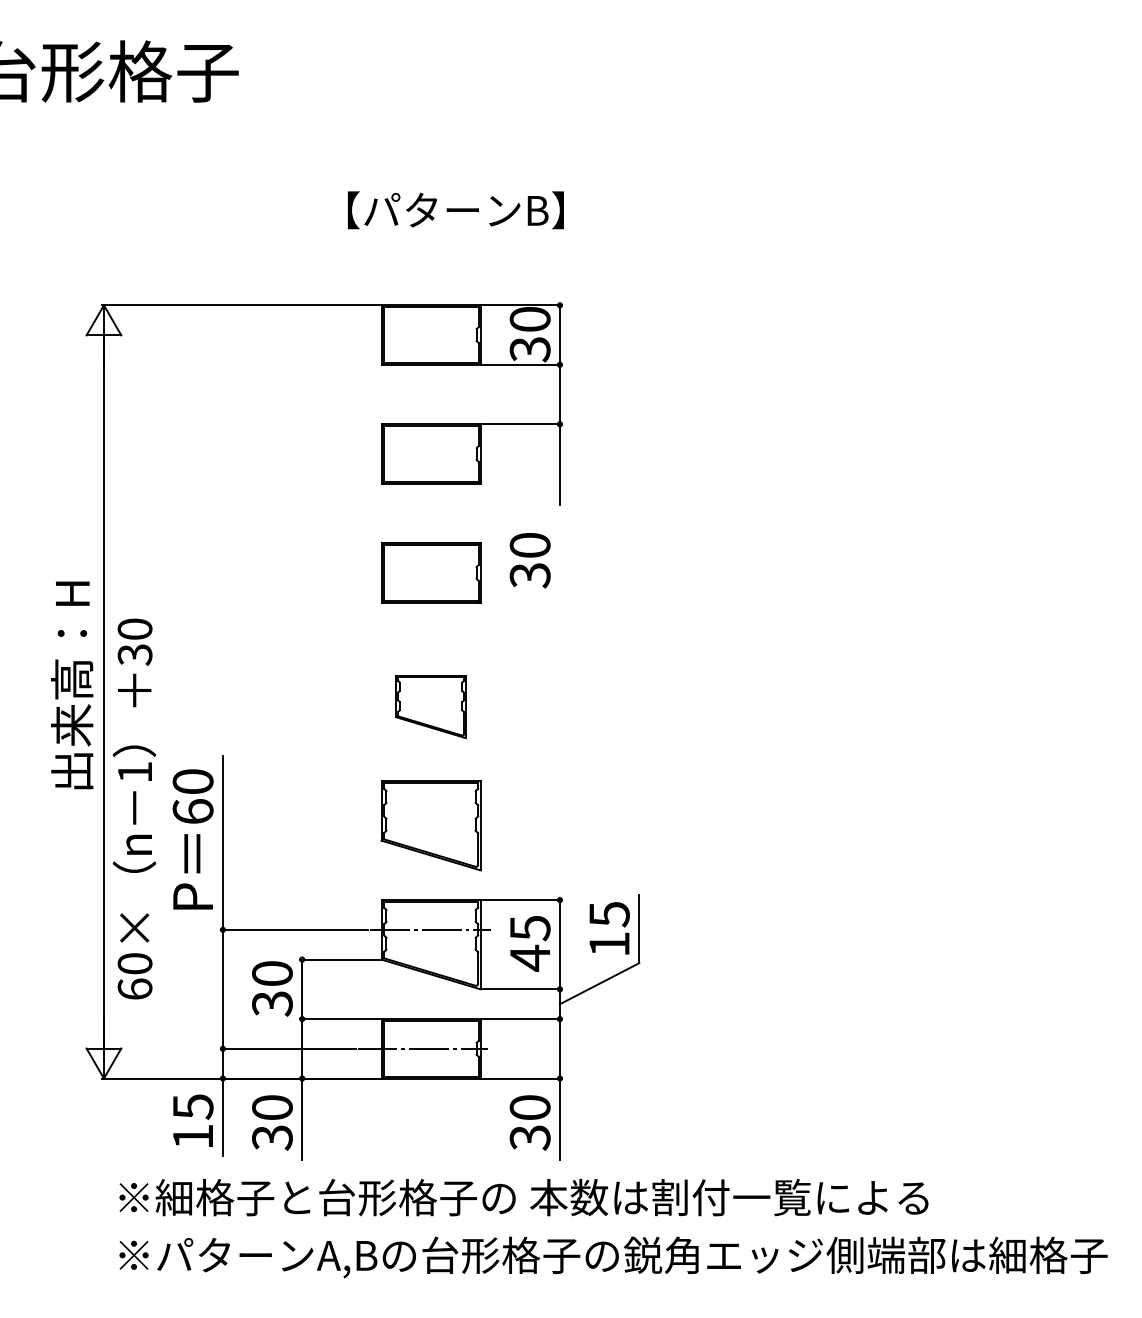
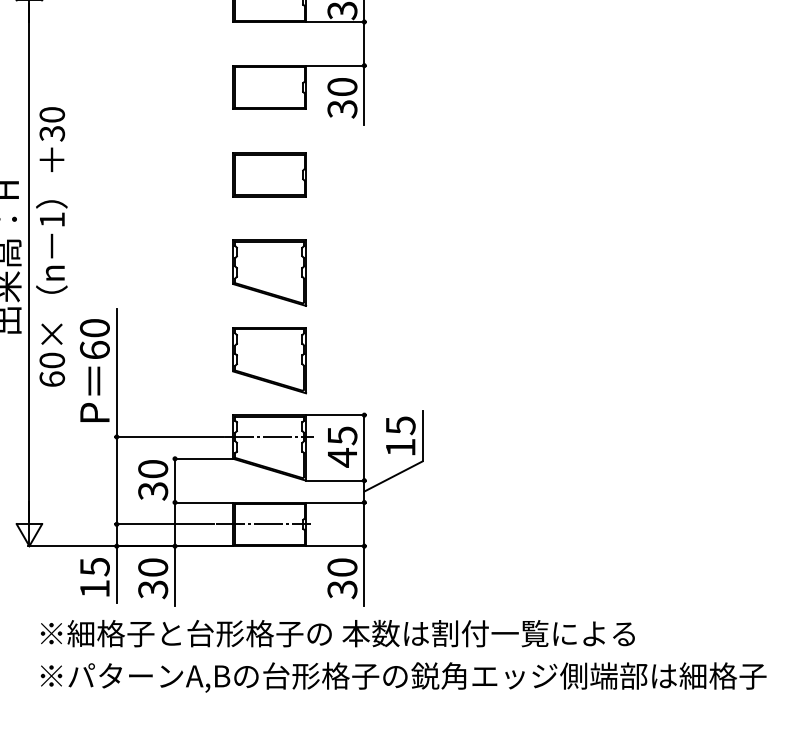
text: (529, 560) -> (341, 98), moved
part: (430, 706) -> (269, 272), size x1.43
text: (134, 808) -> (51, 246), moved

